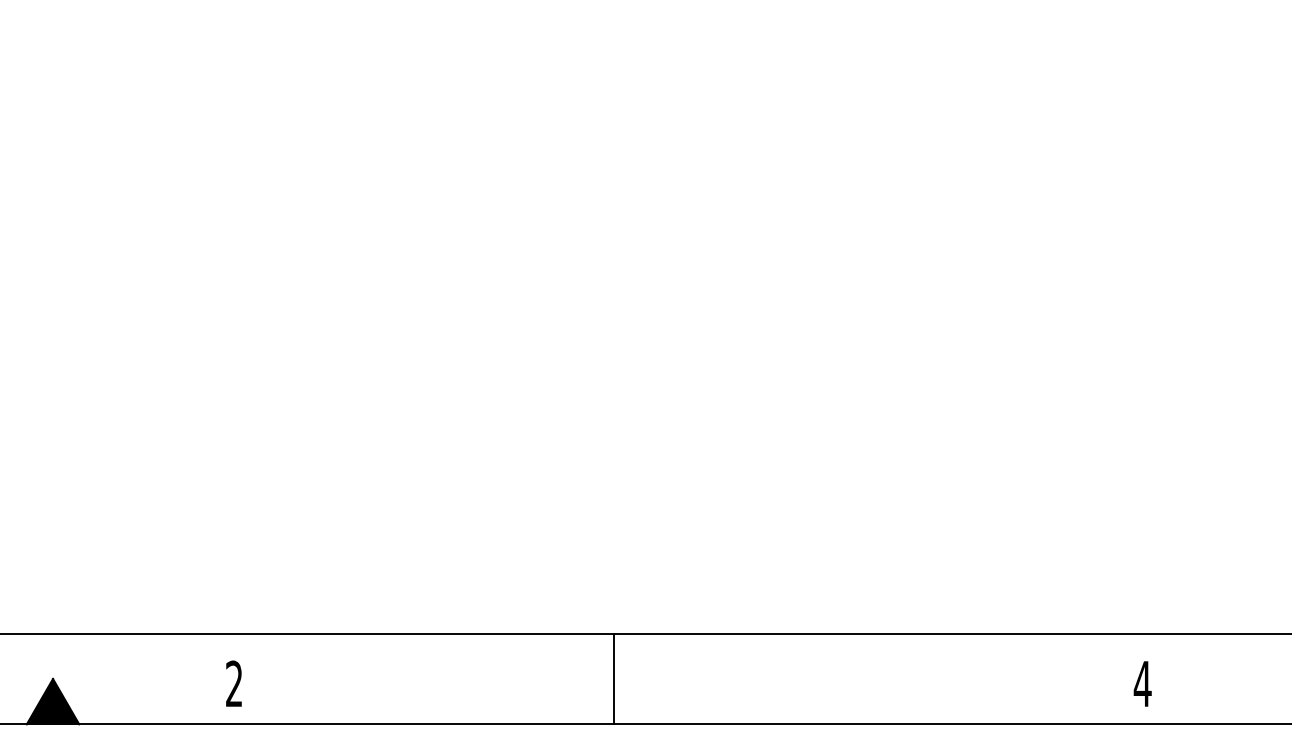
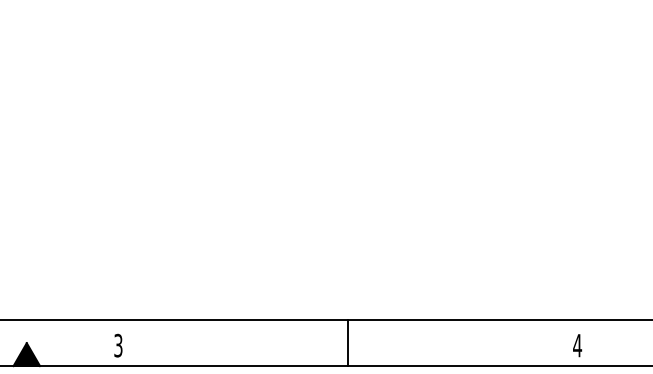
line: (614, 679) -> (348, 343), moved
text: (234, 683) -> (118, 345), 2 -> 3

